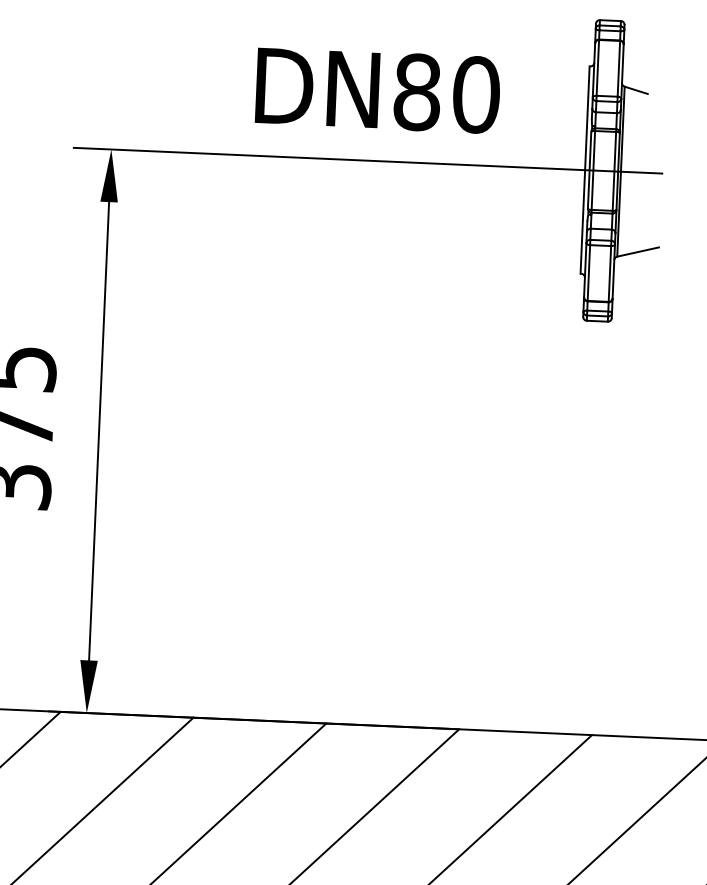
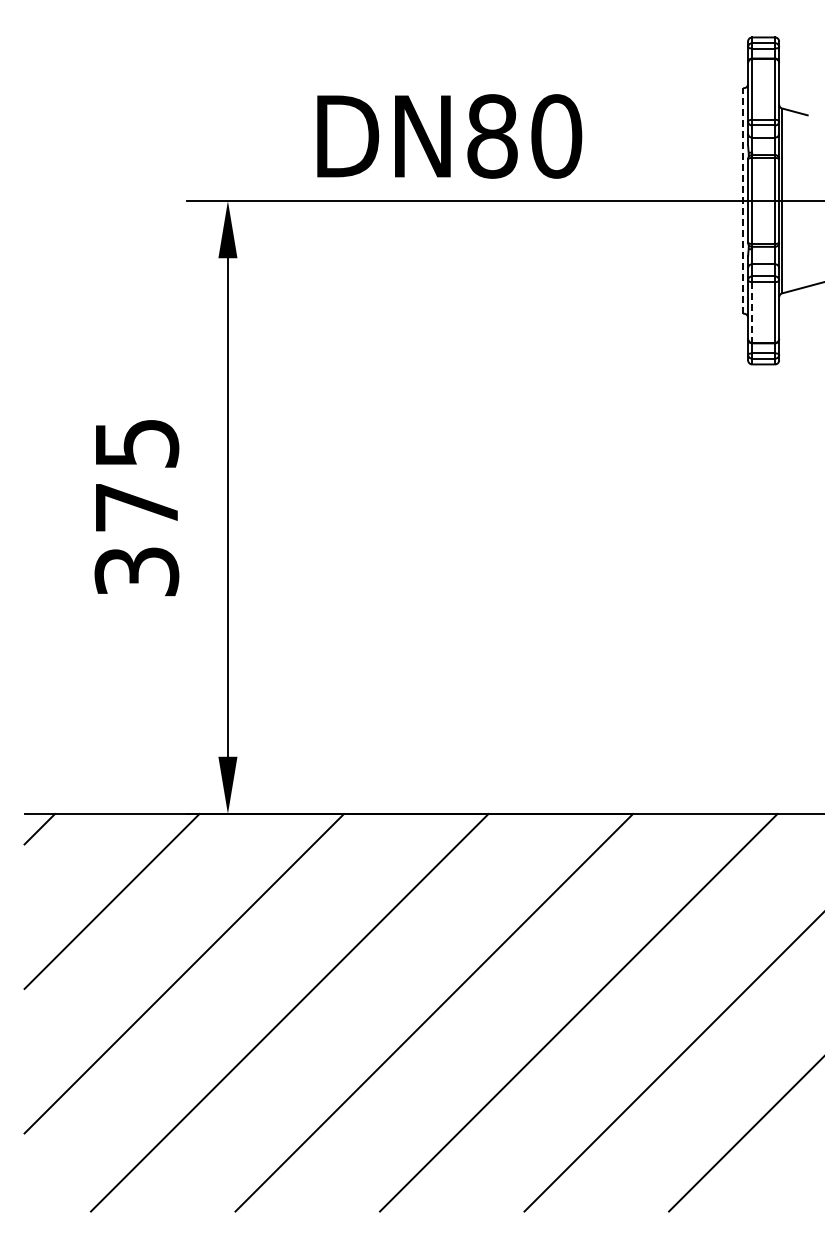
text: (377, 90) -> (449, 136), moved
line: (585, 169) -> (743, 200), solid -> dashed
line: (589, 273) -> (752, 313), solid -> dashed

